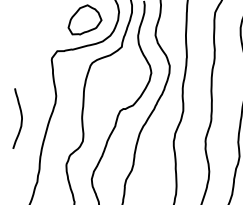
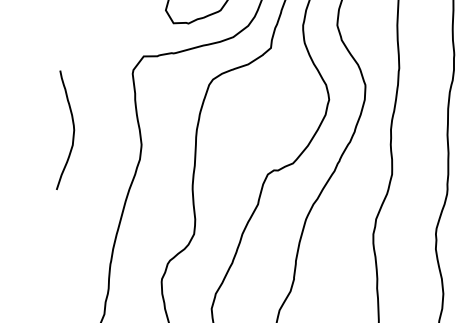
curve: (21, 118) -> (73, 129), moved

